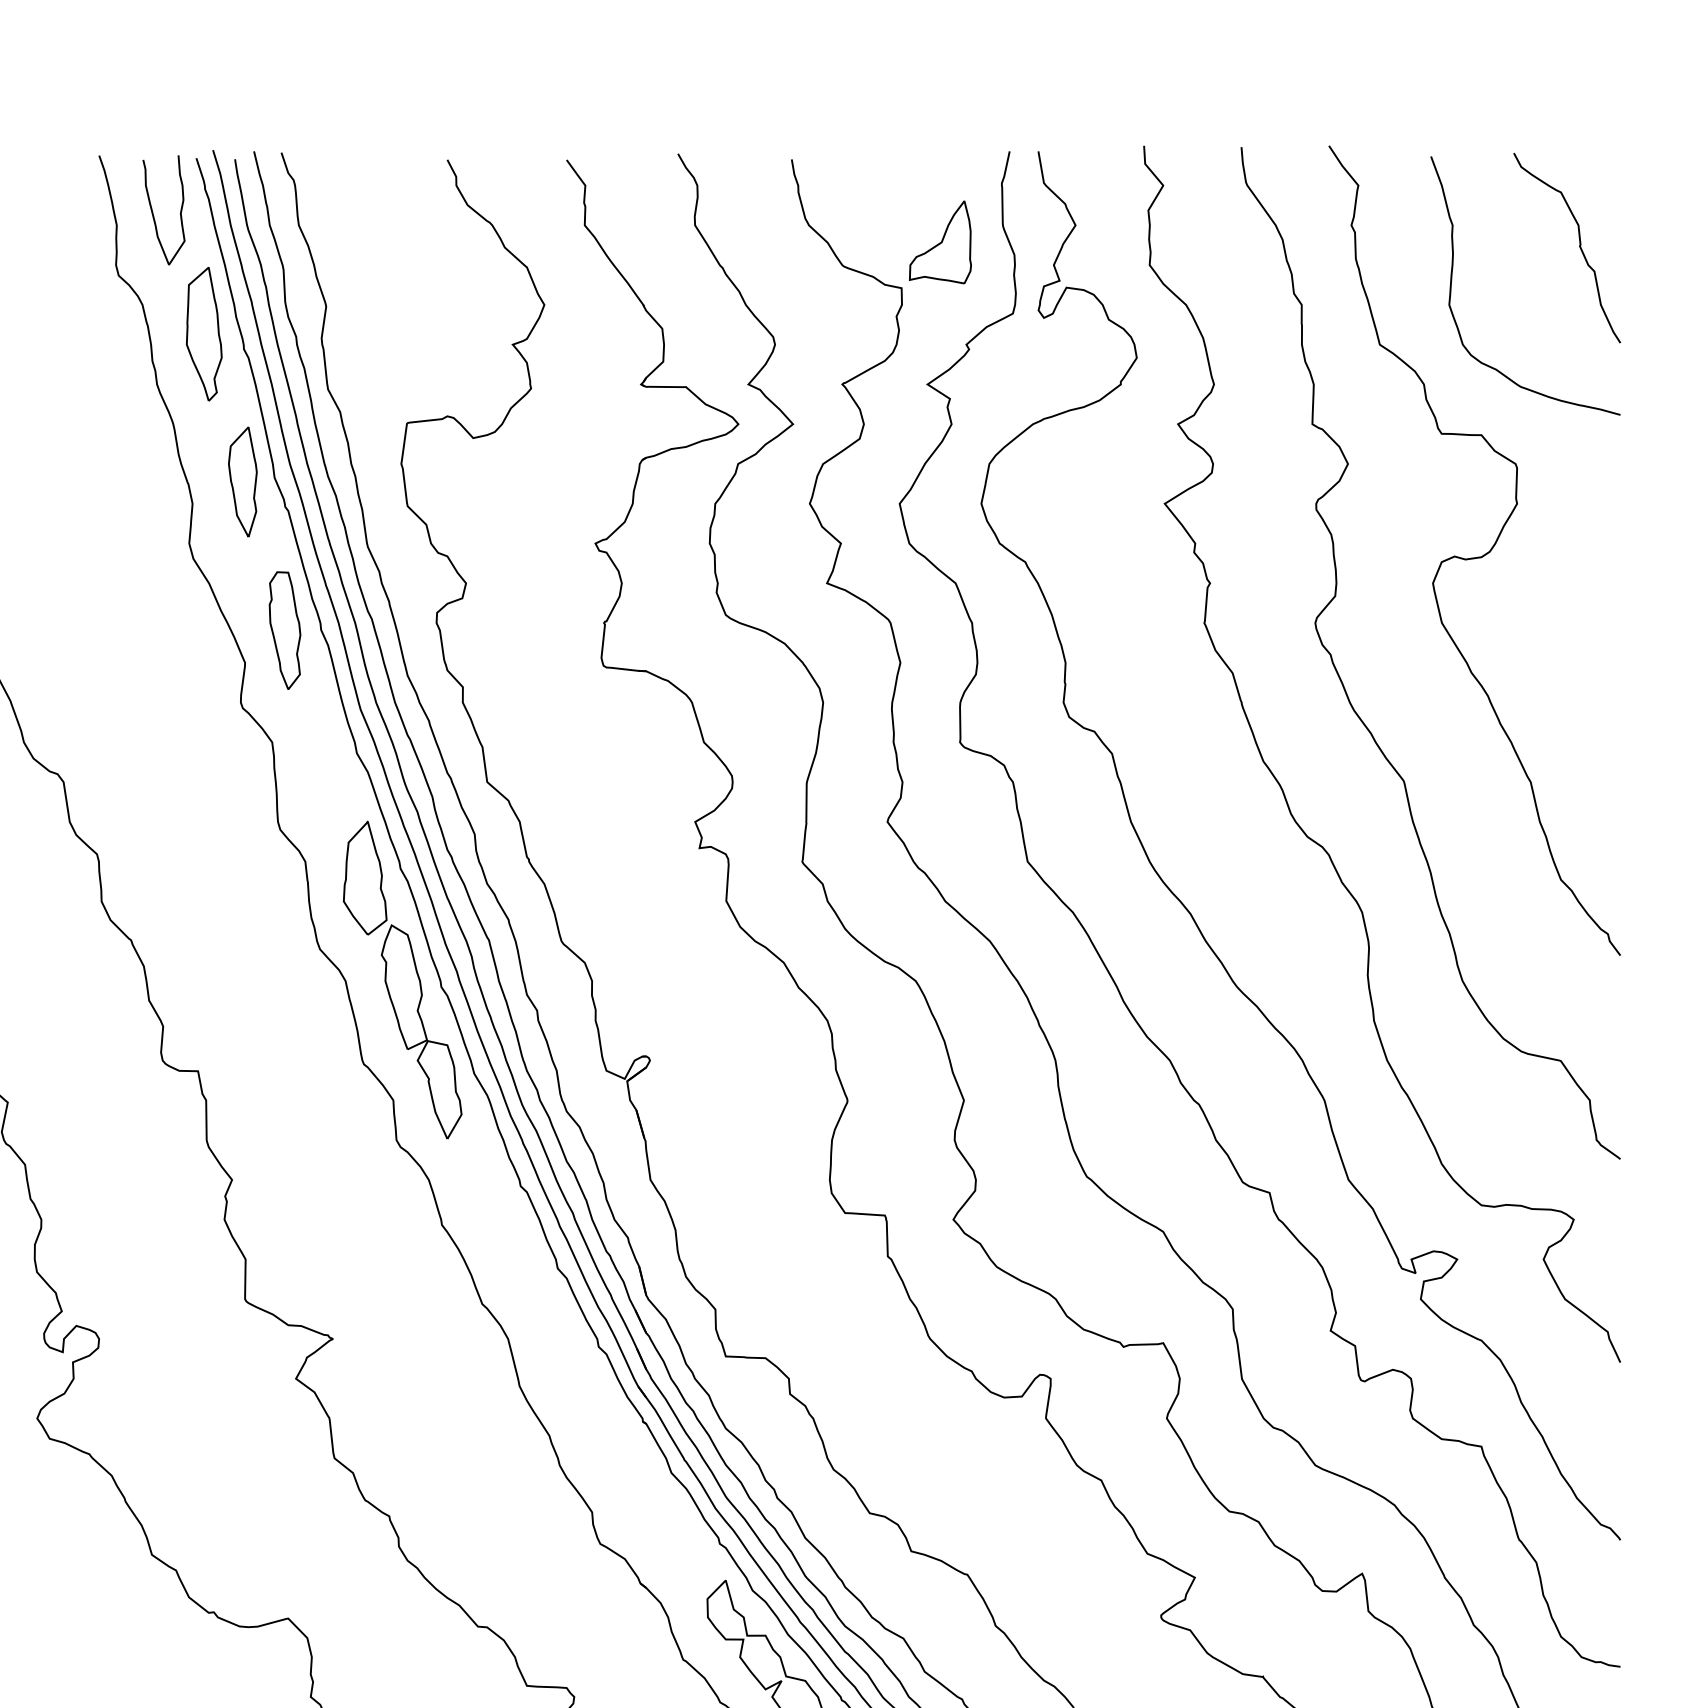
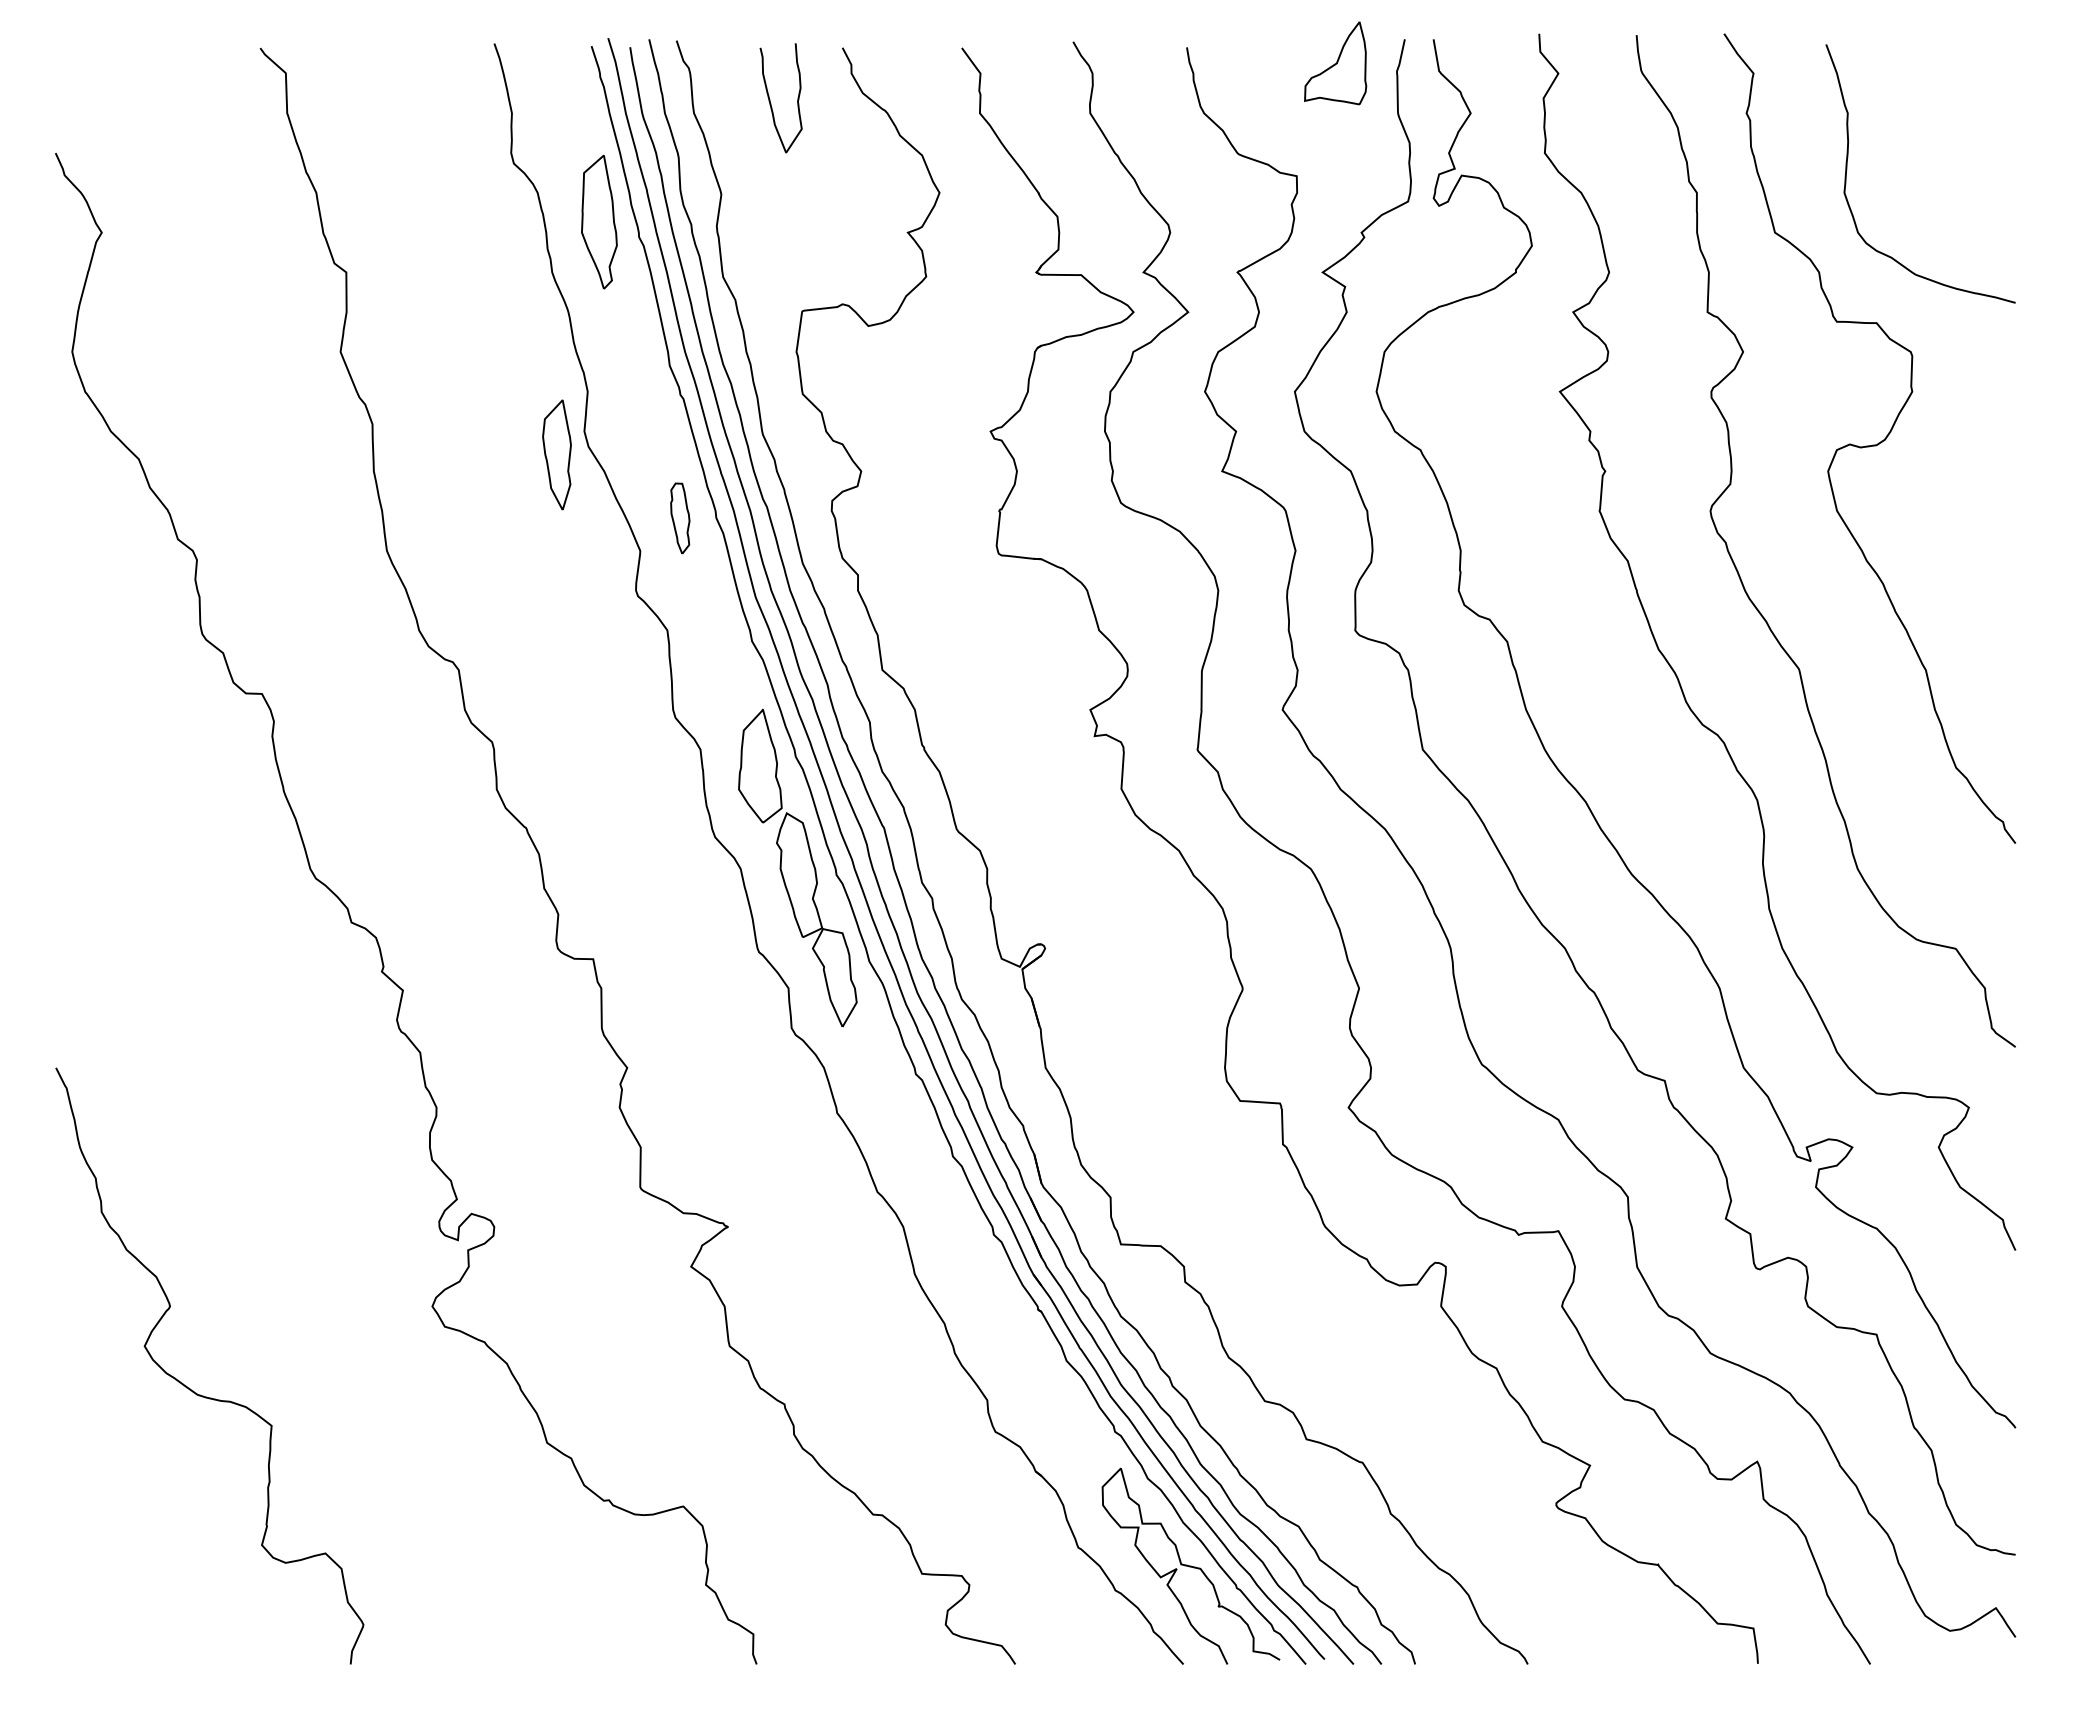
curve: (153, 211) -> (770, 99), moved
part: (940, 242) -> (1335, 63), moved
curve: (1579, 247) -> (1974, 135), removed
part: (242, 481) -> (556, 454), moved
part: (285, 630) -> (680, 518), size x0.6

